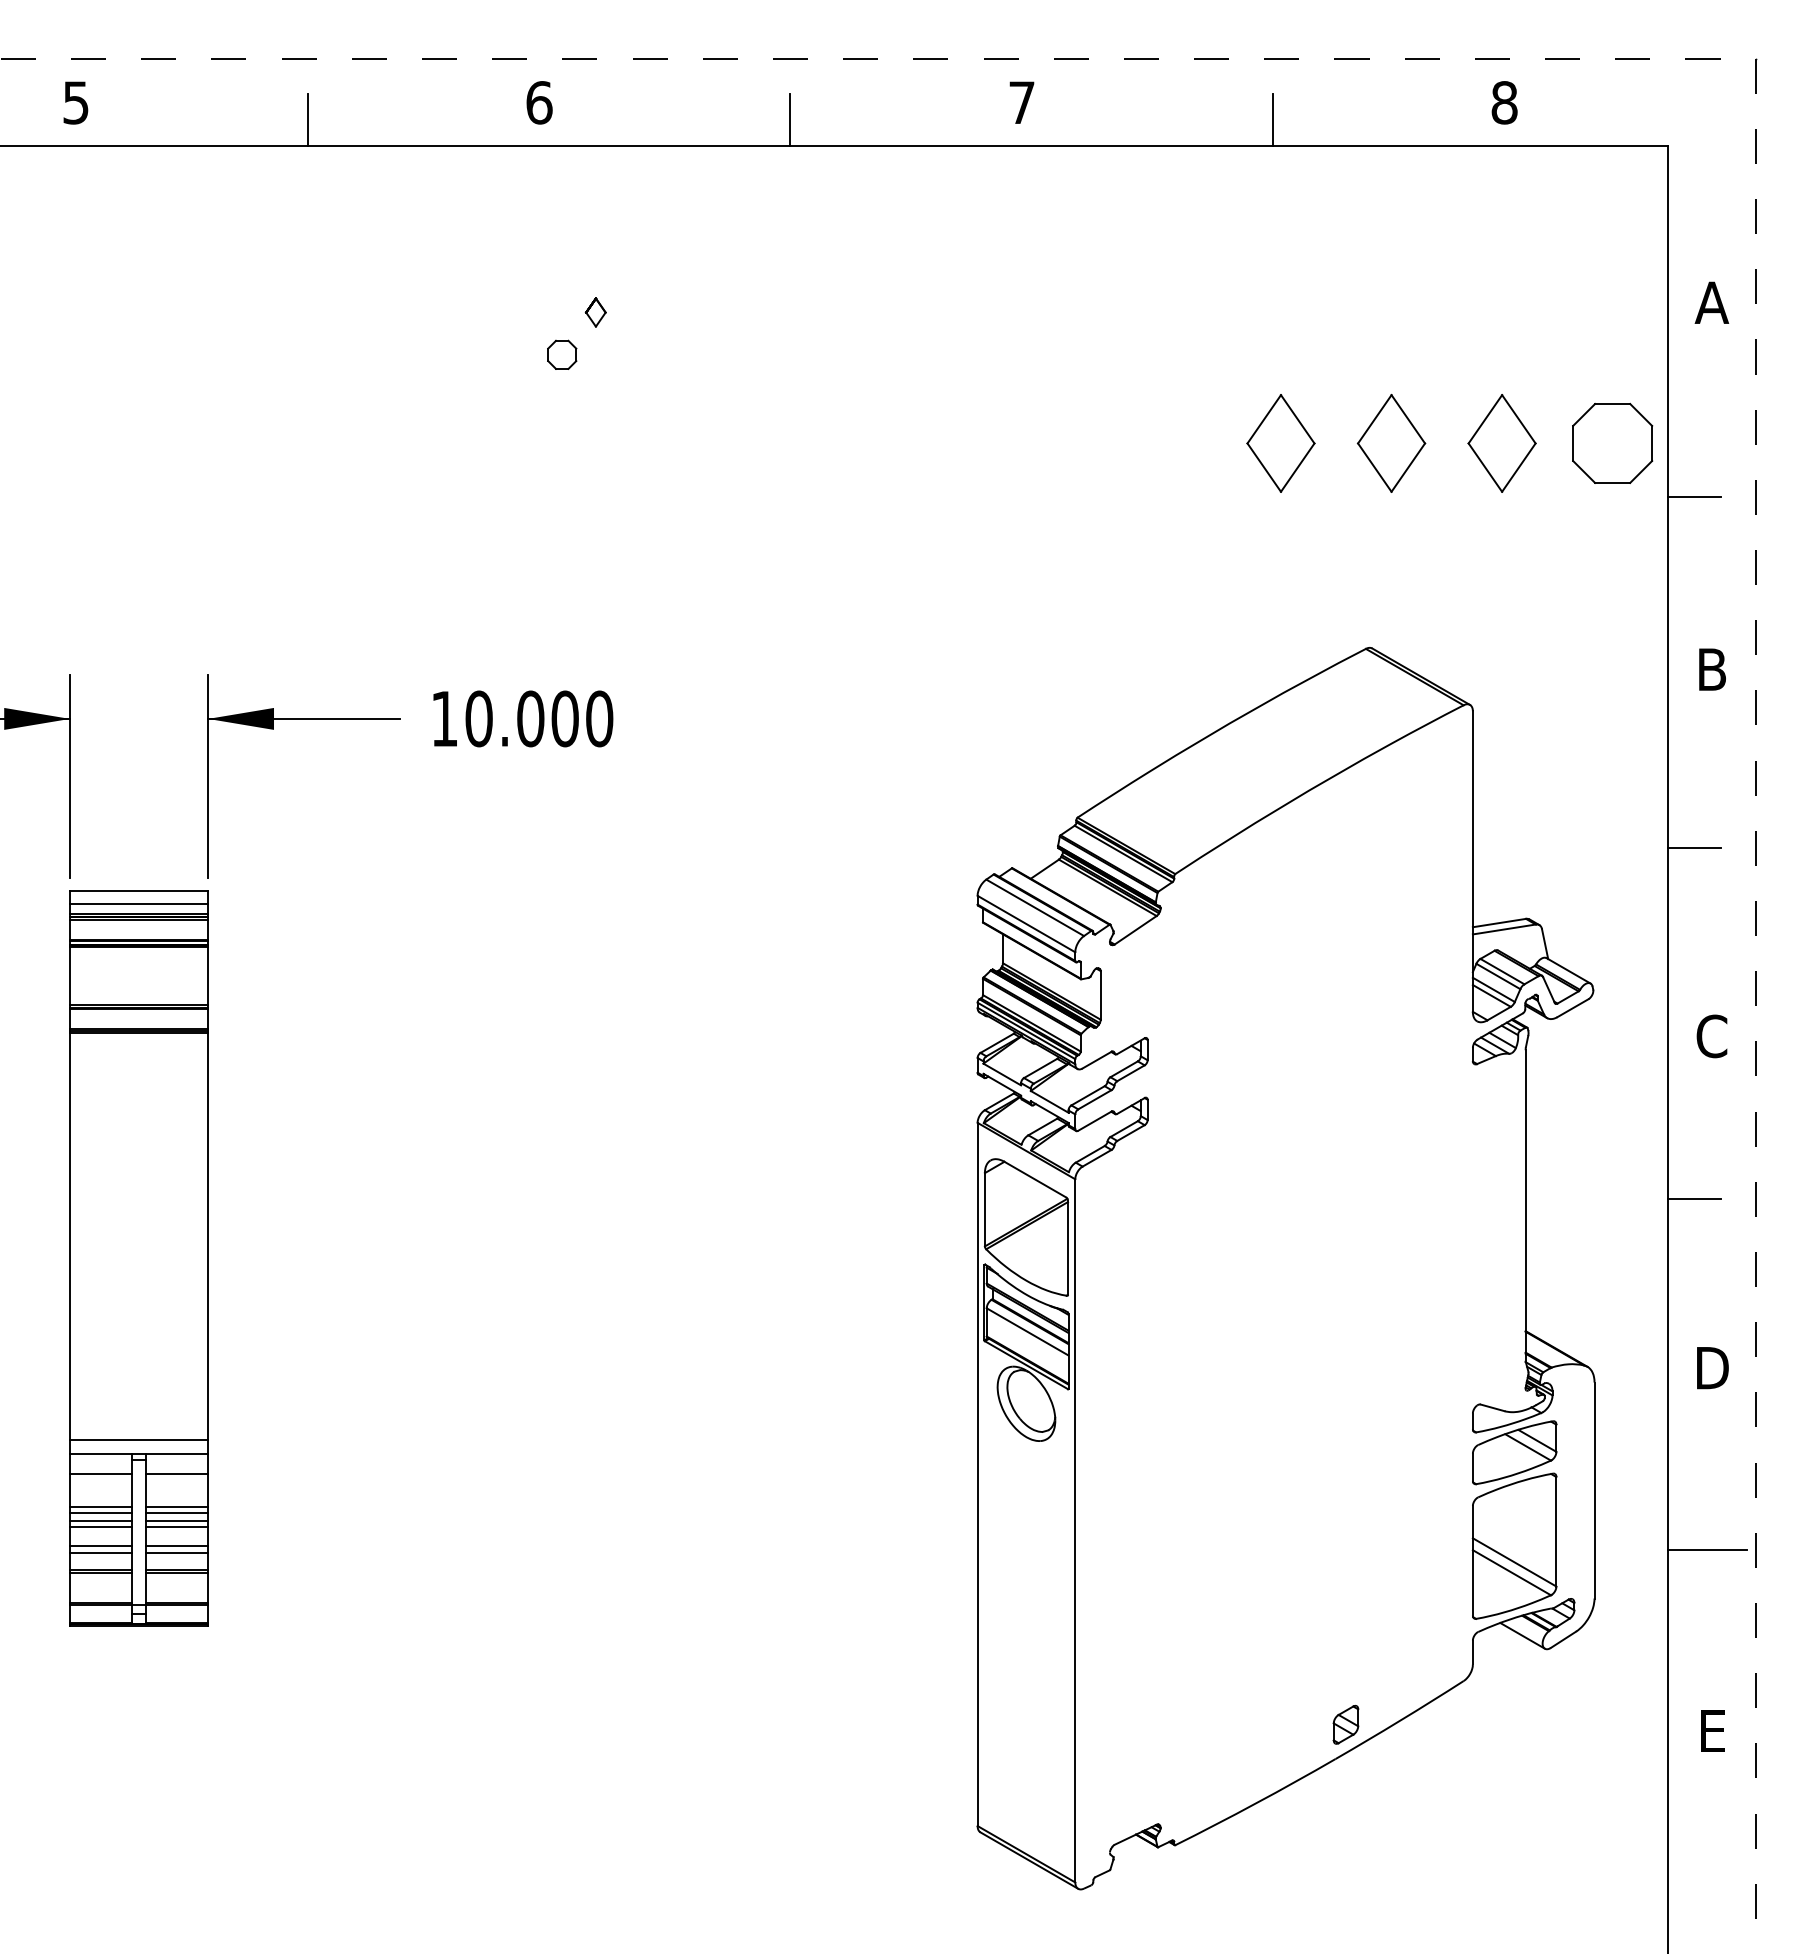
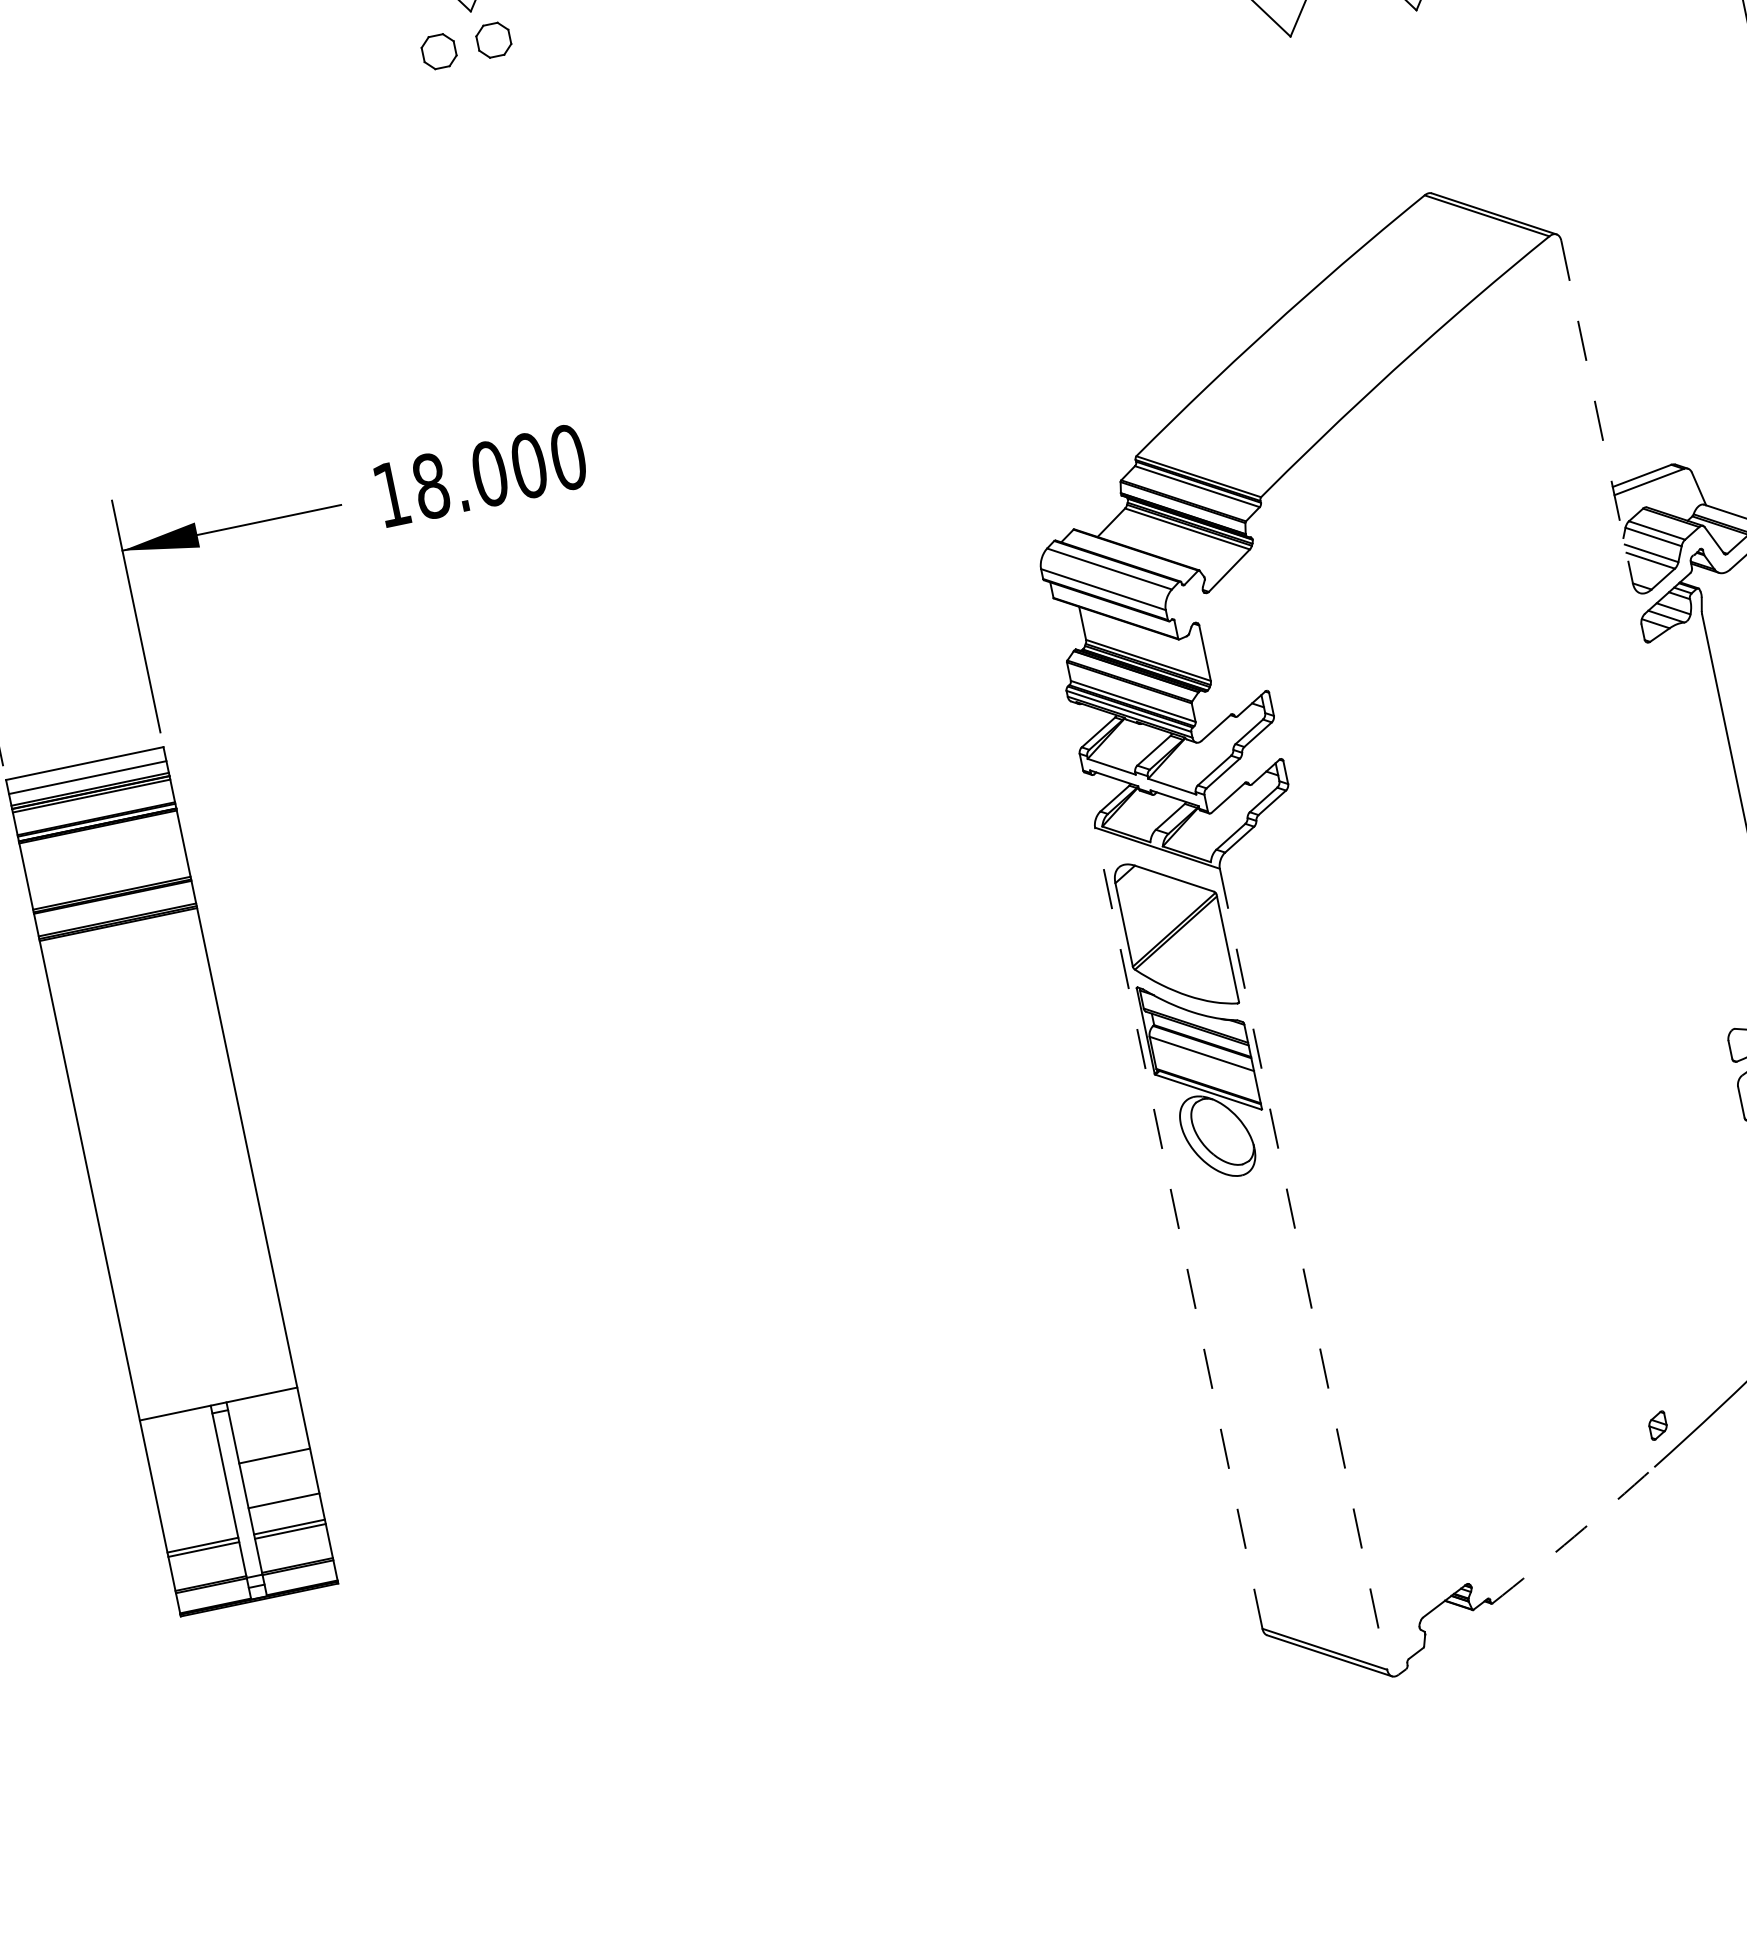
part: (610, 354) -> (494, 39), added
text: (478, 718) -> (430, 485), 10.000 -> 18.000
line: (1472, 862) -> (1596, 413), solid -> dashed
line: (139, 1440) -> (215, 1389), removed
line: (101, 1474) -> (180, 1436), removed
line: (177, 1474) -> (267, 1418), removed
line: (977, 1474) -> (1178, 1228), solid -> dashed
line: (101, 1507) -> (188, 1474), removed
line: (101, 1512) -> (189, 1480), removed
line: (177, 1512) -> (276, 1462), removed
line: (101, 1520) -> (191, 1489), removed
line: (177, 1520) -> (278, 1471), removed
line: (101, 1526) -> (193, 1496), removed
line: (177, 1526) -> (279, 1477), removed
line: (1075, 1530) -> (1303, 1268), solid -> dashed
line: (101, 1546) -> (197, 1518), removed
line: (101, 1552) -> (199, 1525), removed
line: (177, 1552) -> (285, 1507), removed
part: (1345, 1724) -> (1657, 1425), size x0.6
arc: (1256, 1803) -> (1574, 1536), solid -> dashed

